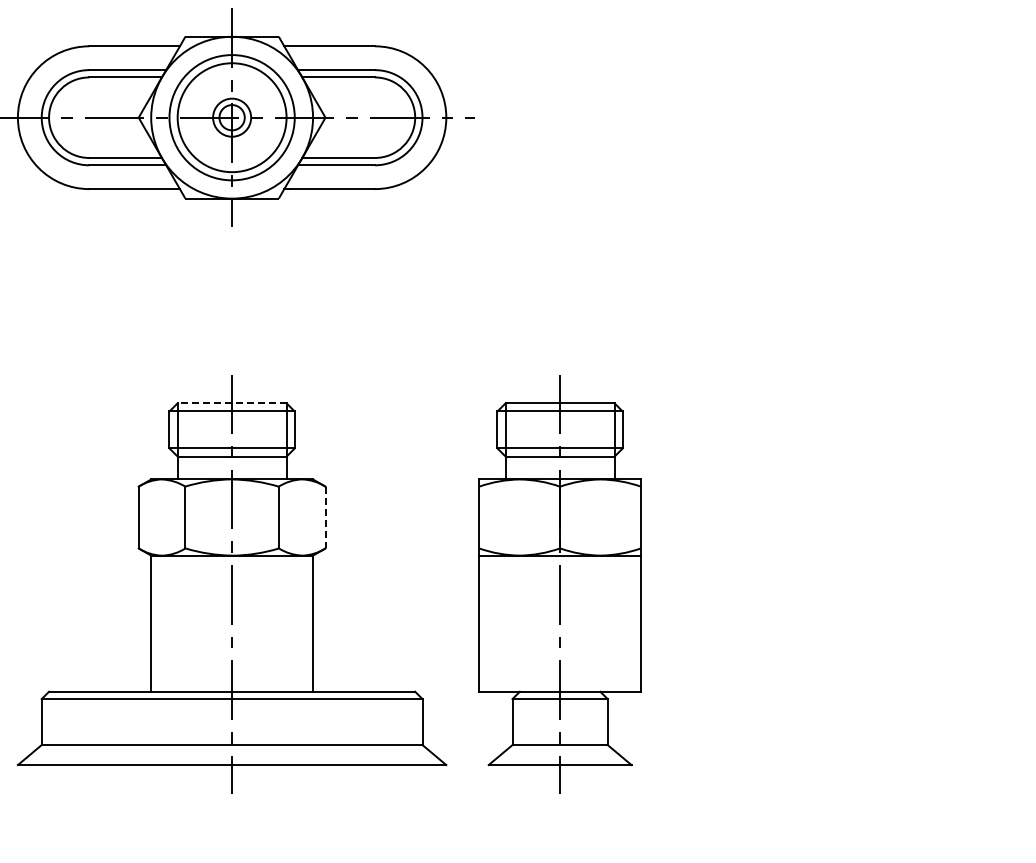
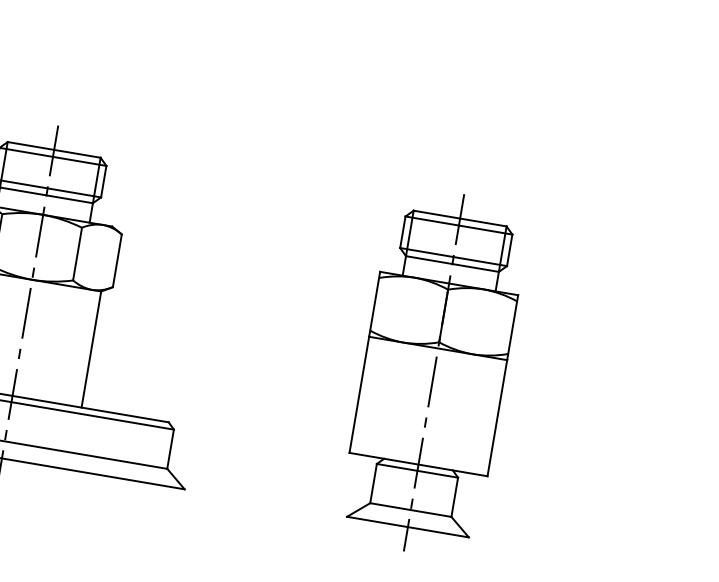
line: (231, 403) -> (53, 149), dashed -> solid
line: (325, 517) -> (117, 260), dashed -> solid
part: (559, 584) -> (433, 373), moved

